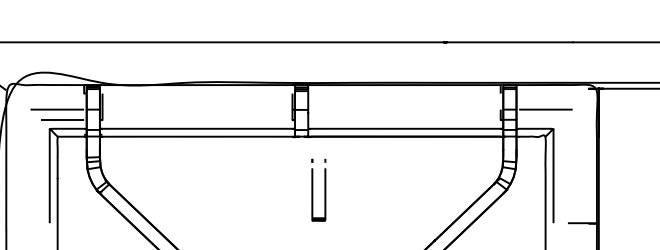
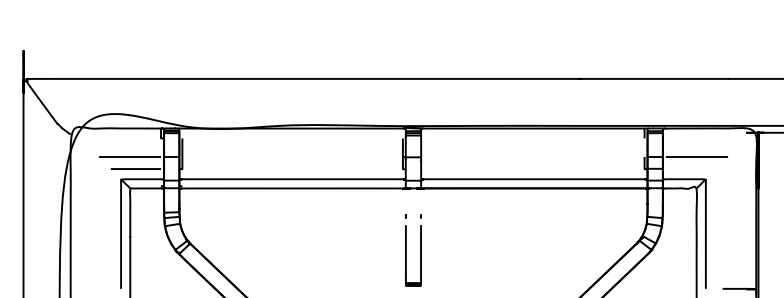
part: (318, 190) -> (412, 250), moved

